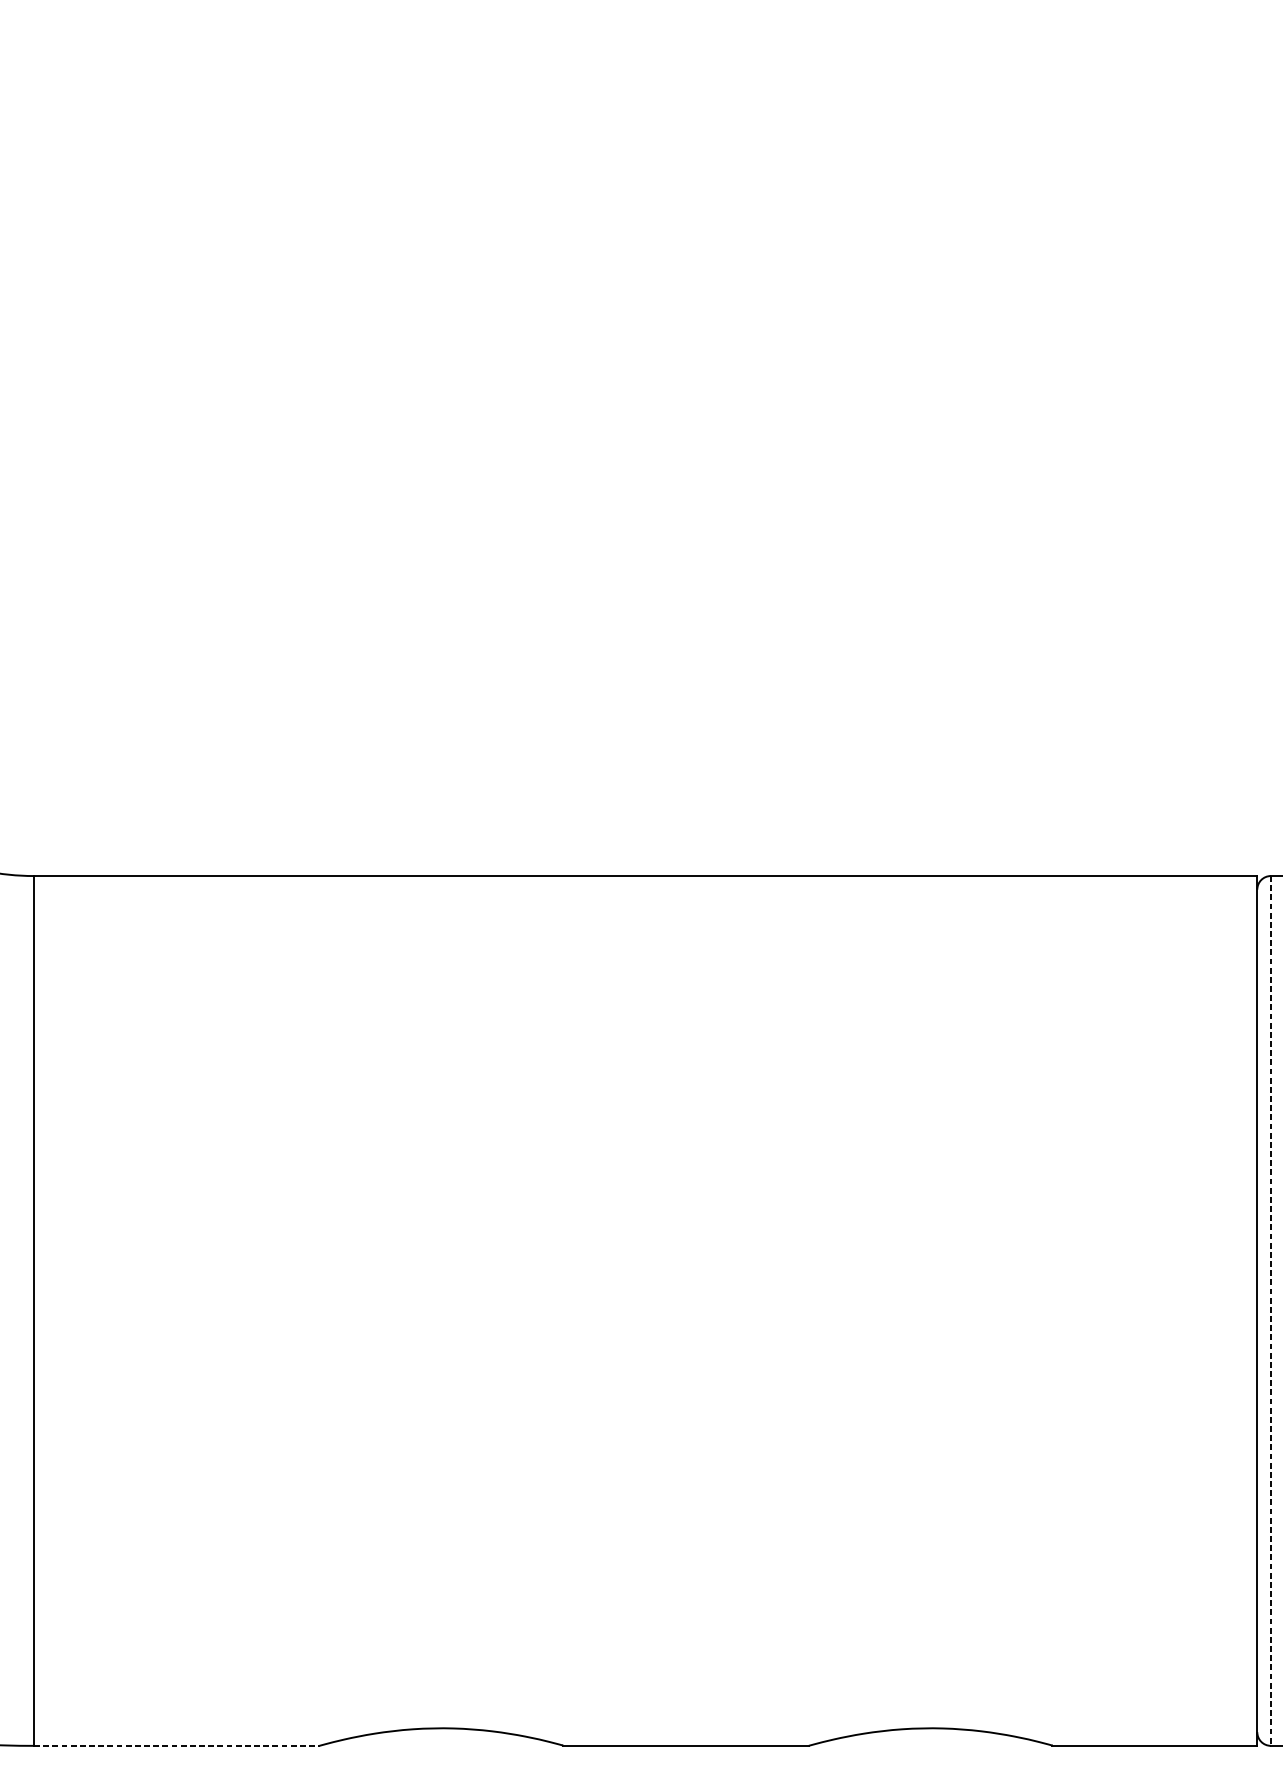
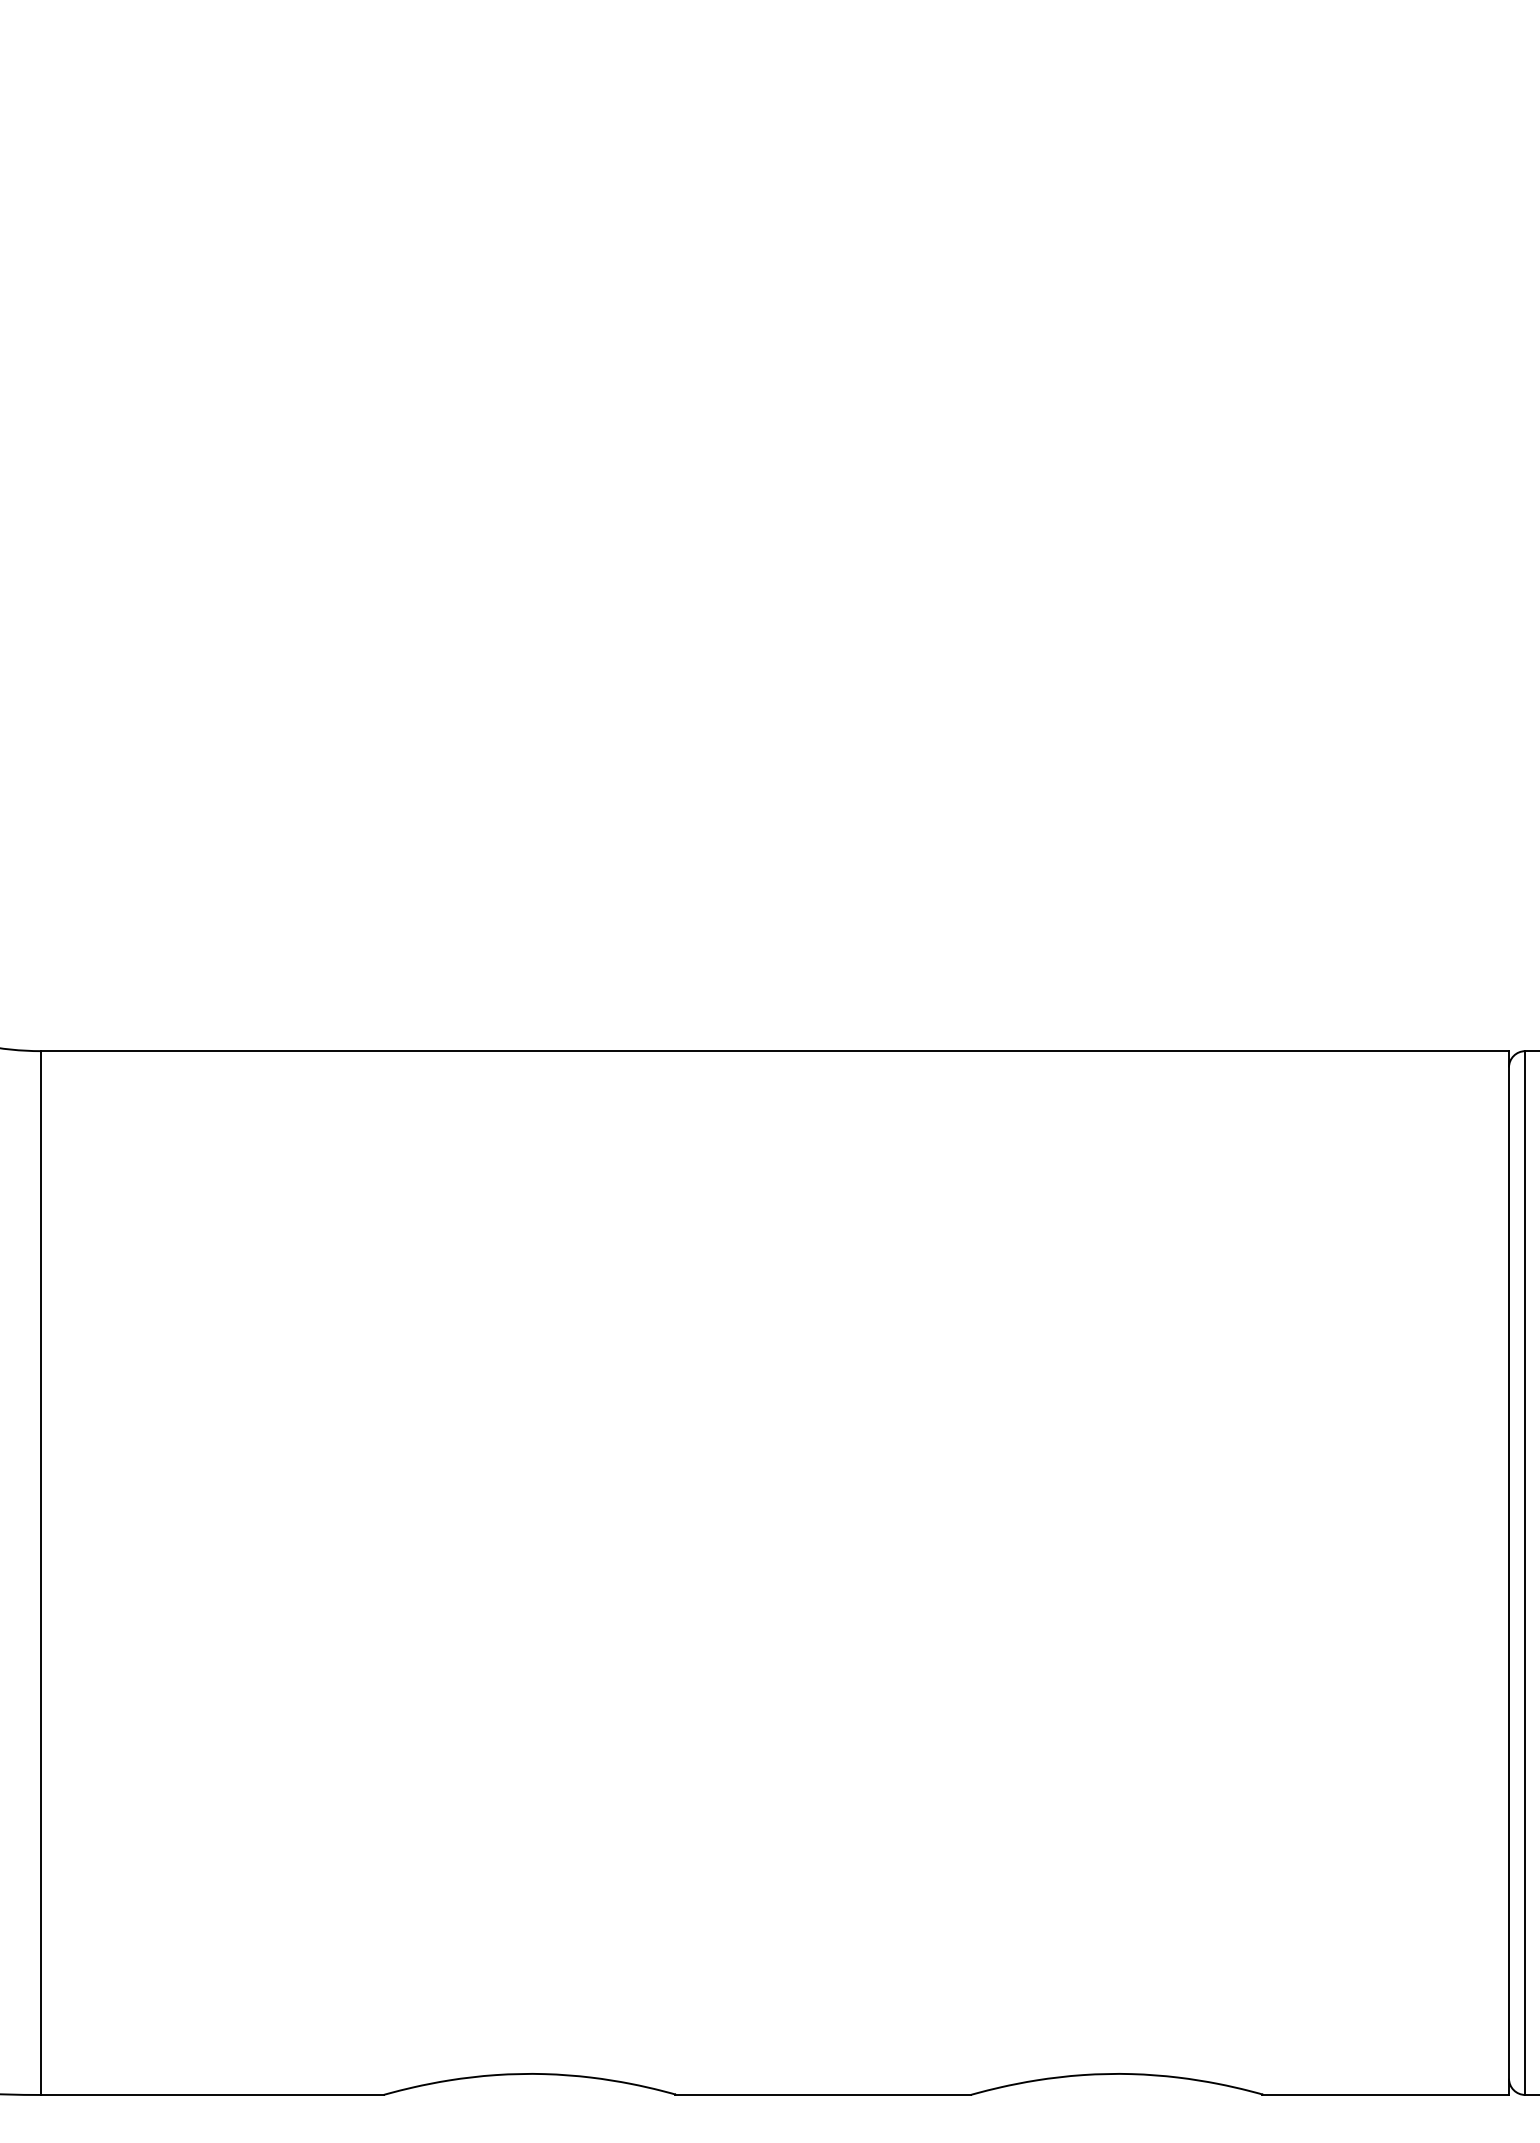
line: (1271, 1311) -> (1525, 1573), dashed -> solid
line: (176, 1745) -> (212, 2094), dashed -> solid

